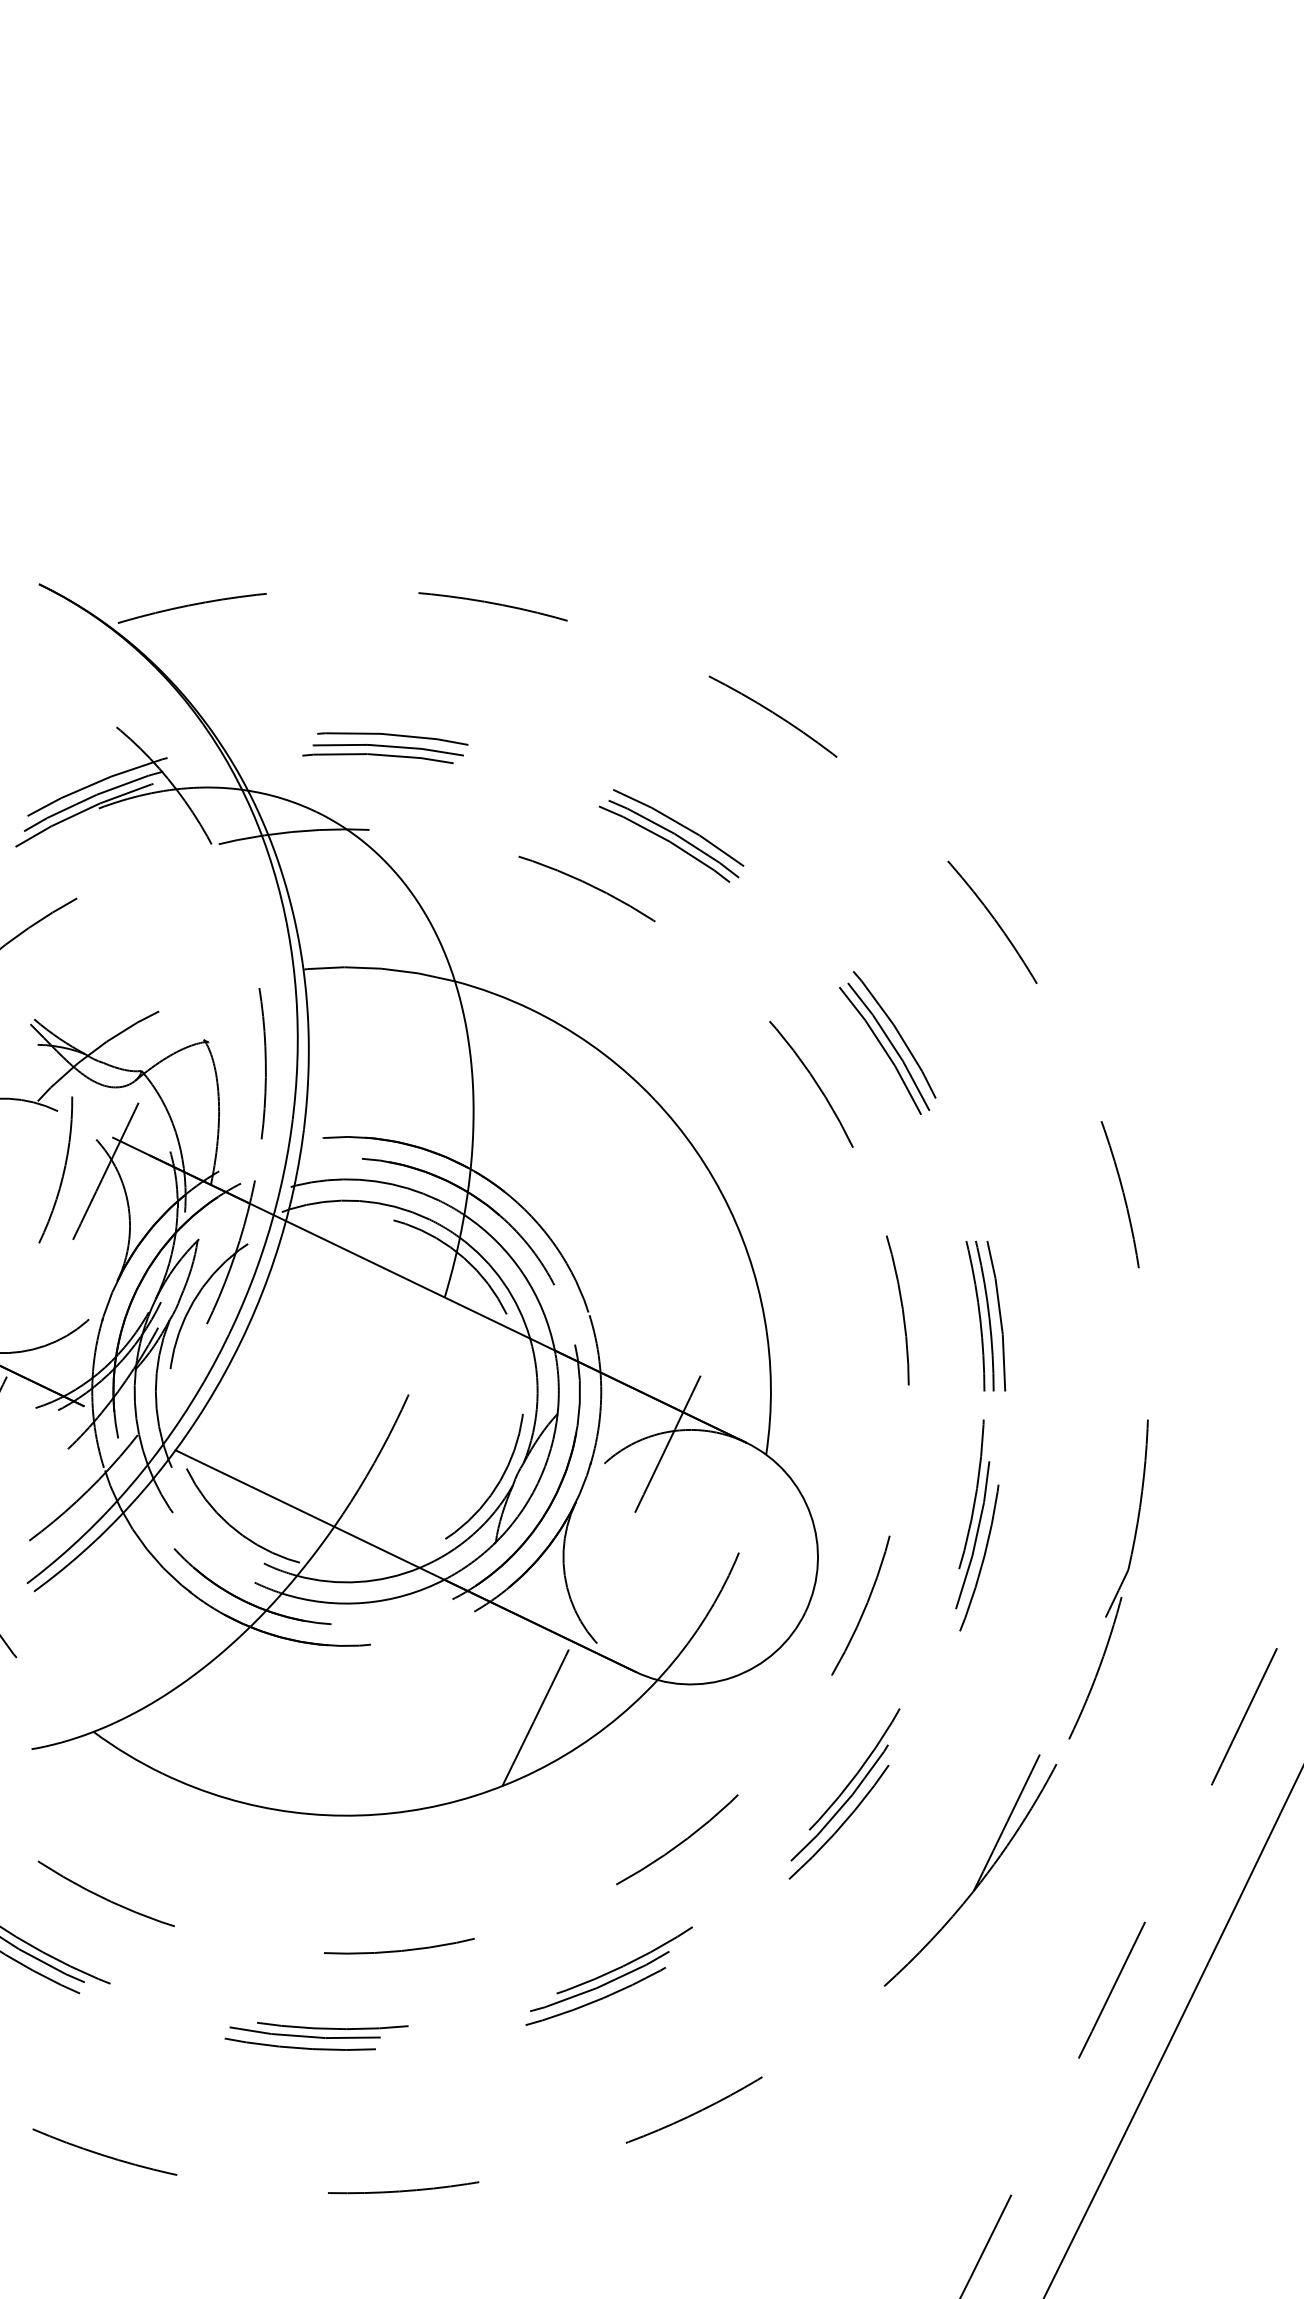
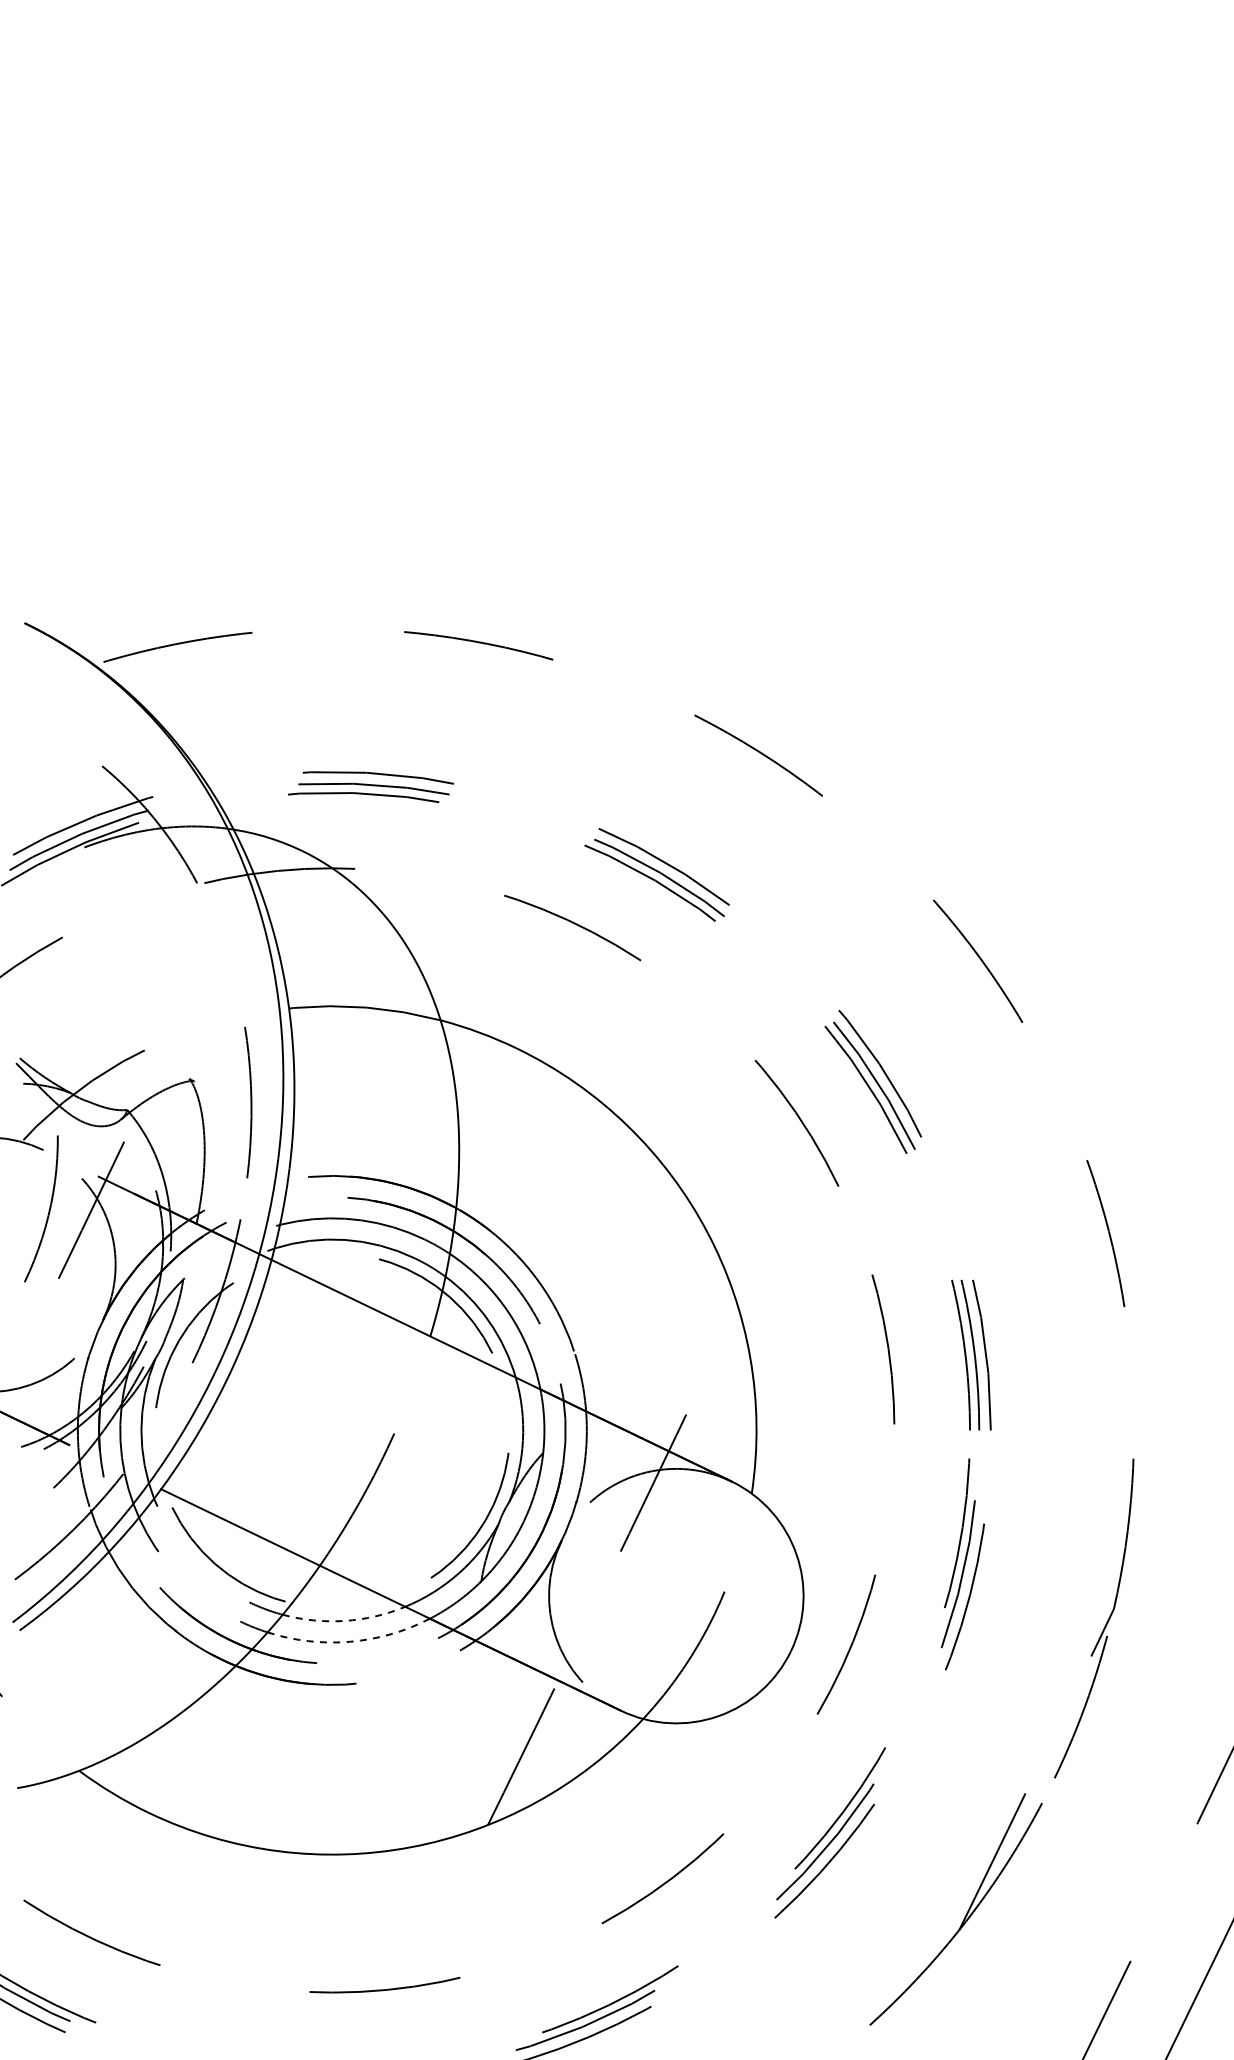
arc: (359, 1581) -> (345, 1620), solid -> dashed
arc: (364, 1602) -> (350, 1641), solid -> dashed

